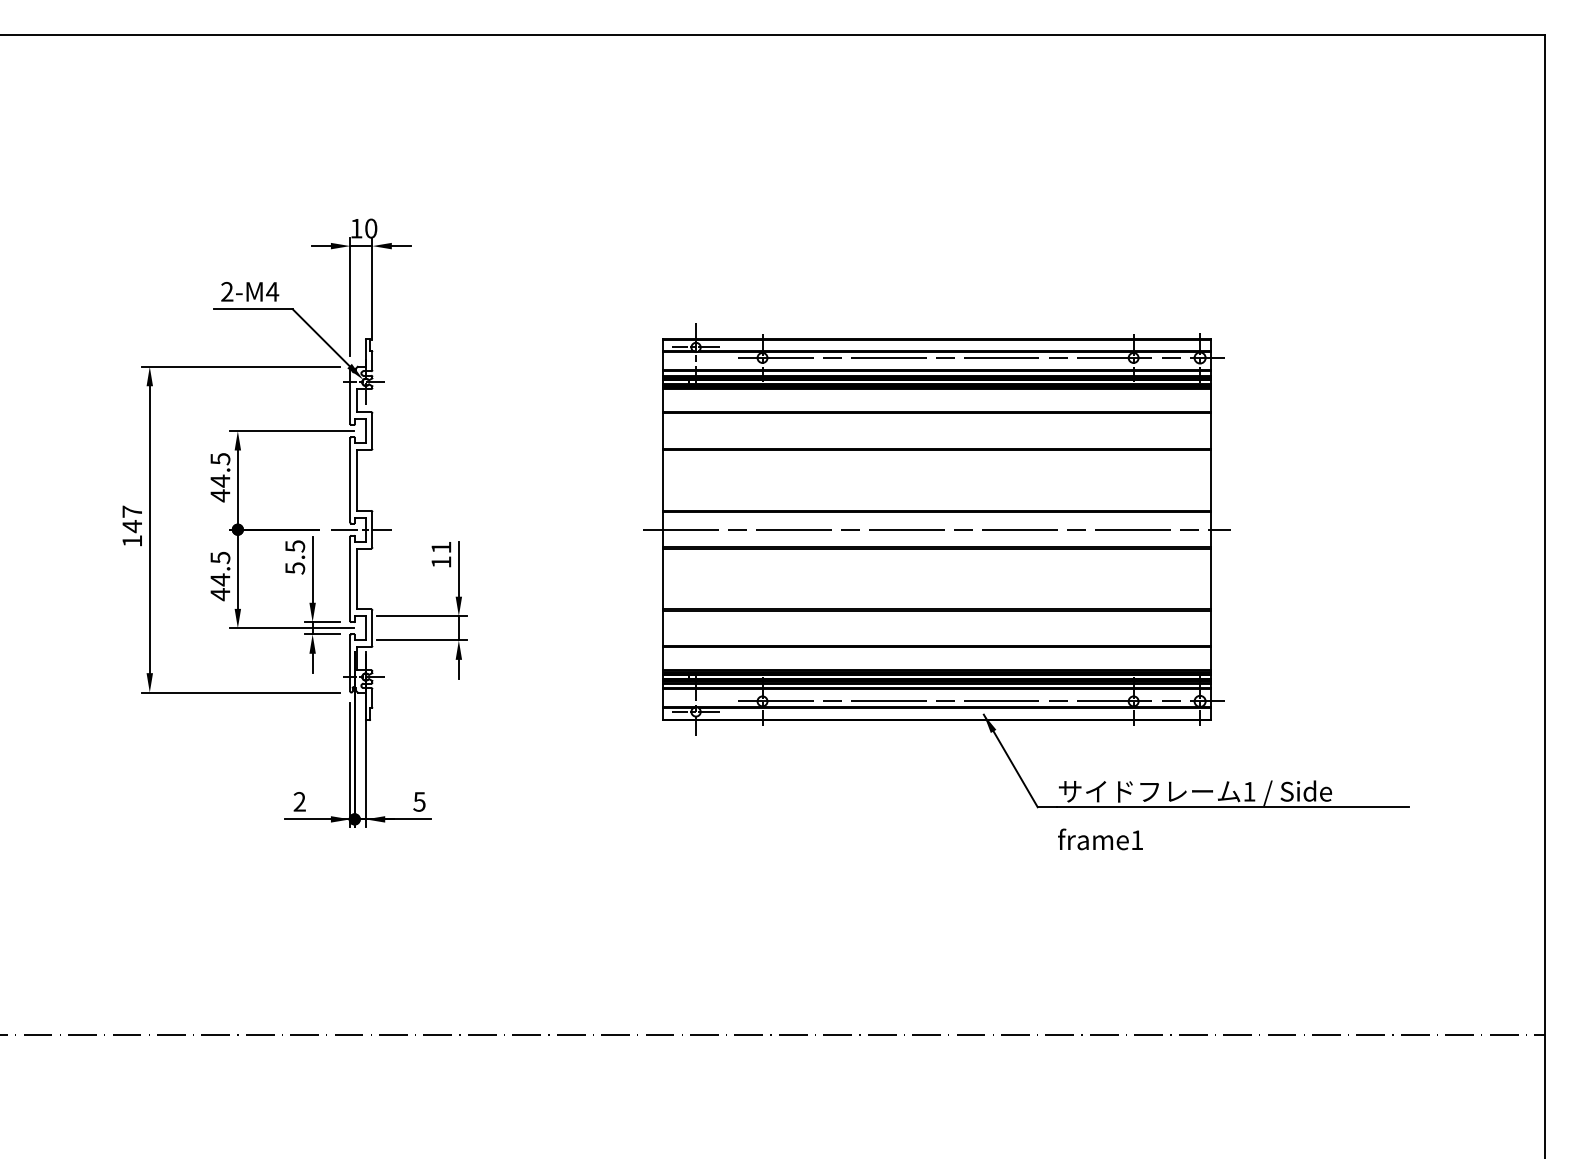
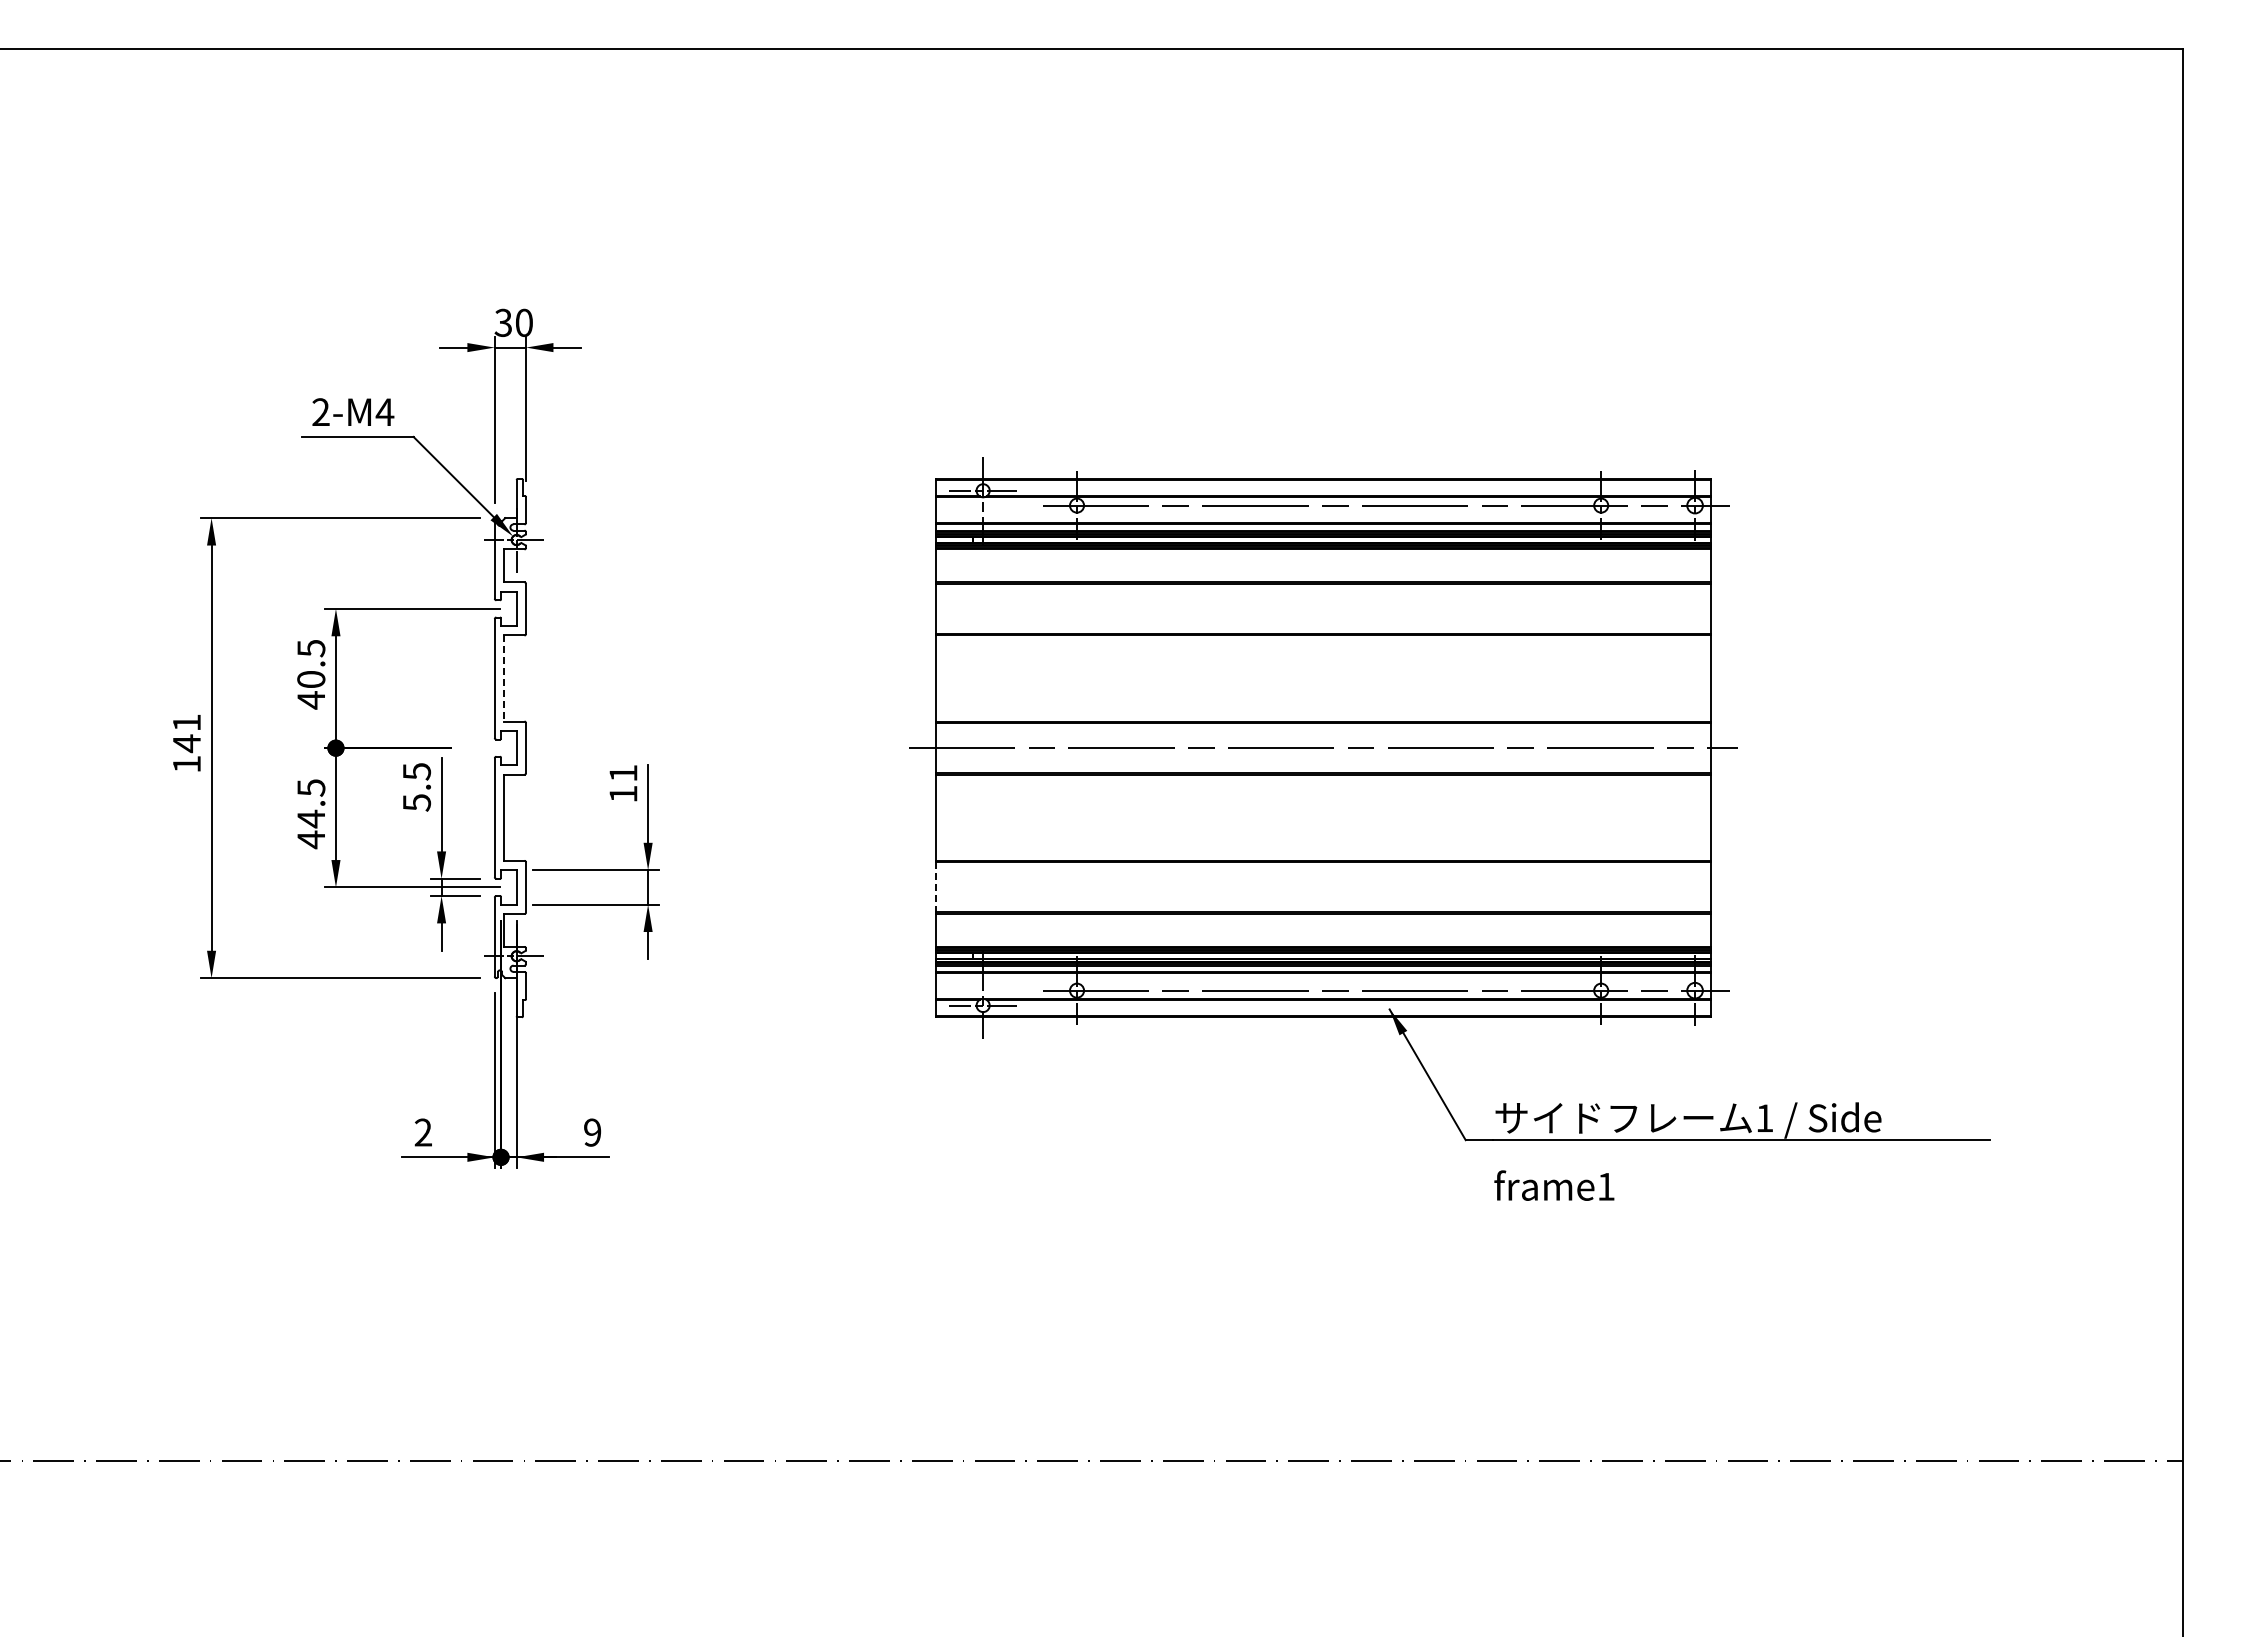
text: (355, 228) -> (502, 322), 10 -> 30
text: (220, 481) -> (311, 679), 44.5 -> 40.5
line: (357, 481) -> (504, 679), solid -> dashed
text: (132, 511) -> (186, 722), 147 -> 141
line: (361, 529) -> (510, 748), removed
line: (663, 628) -> (936, 887), solid -> dashed
text: (419, 801) -> (592, 1132), 5 -> 9

